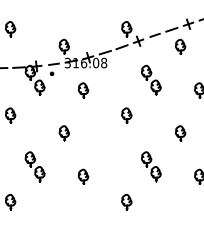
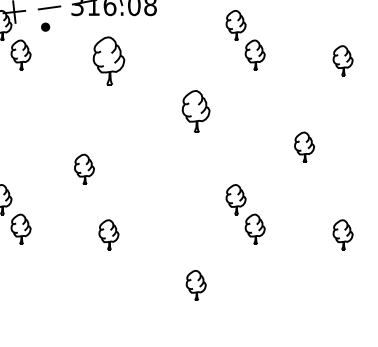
part: (83, 90) -> (108, 60), size x1.6
part: (126, 115) -> (195, 111), size x1.4
part: (63, 133) -> (82, 169), moved

